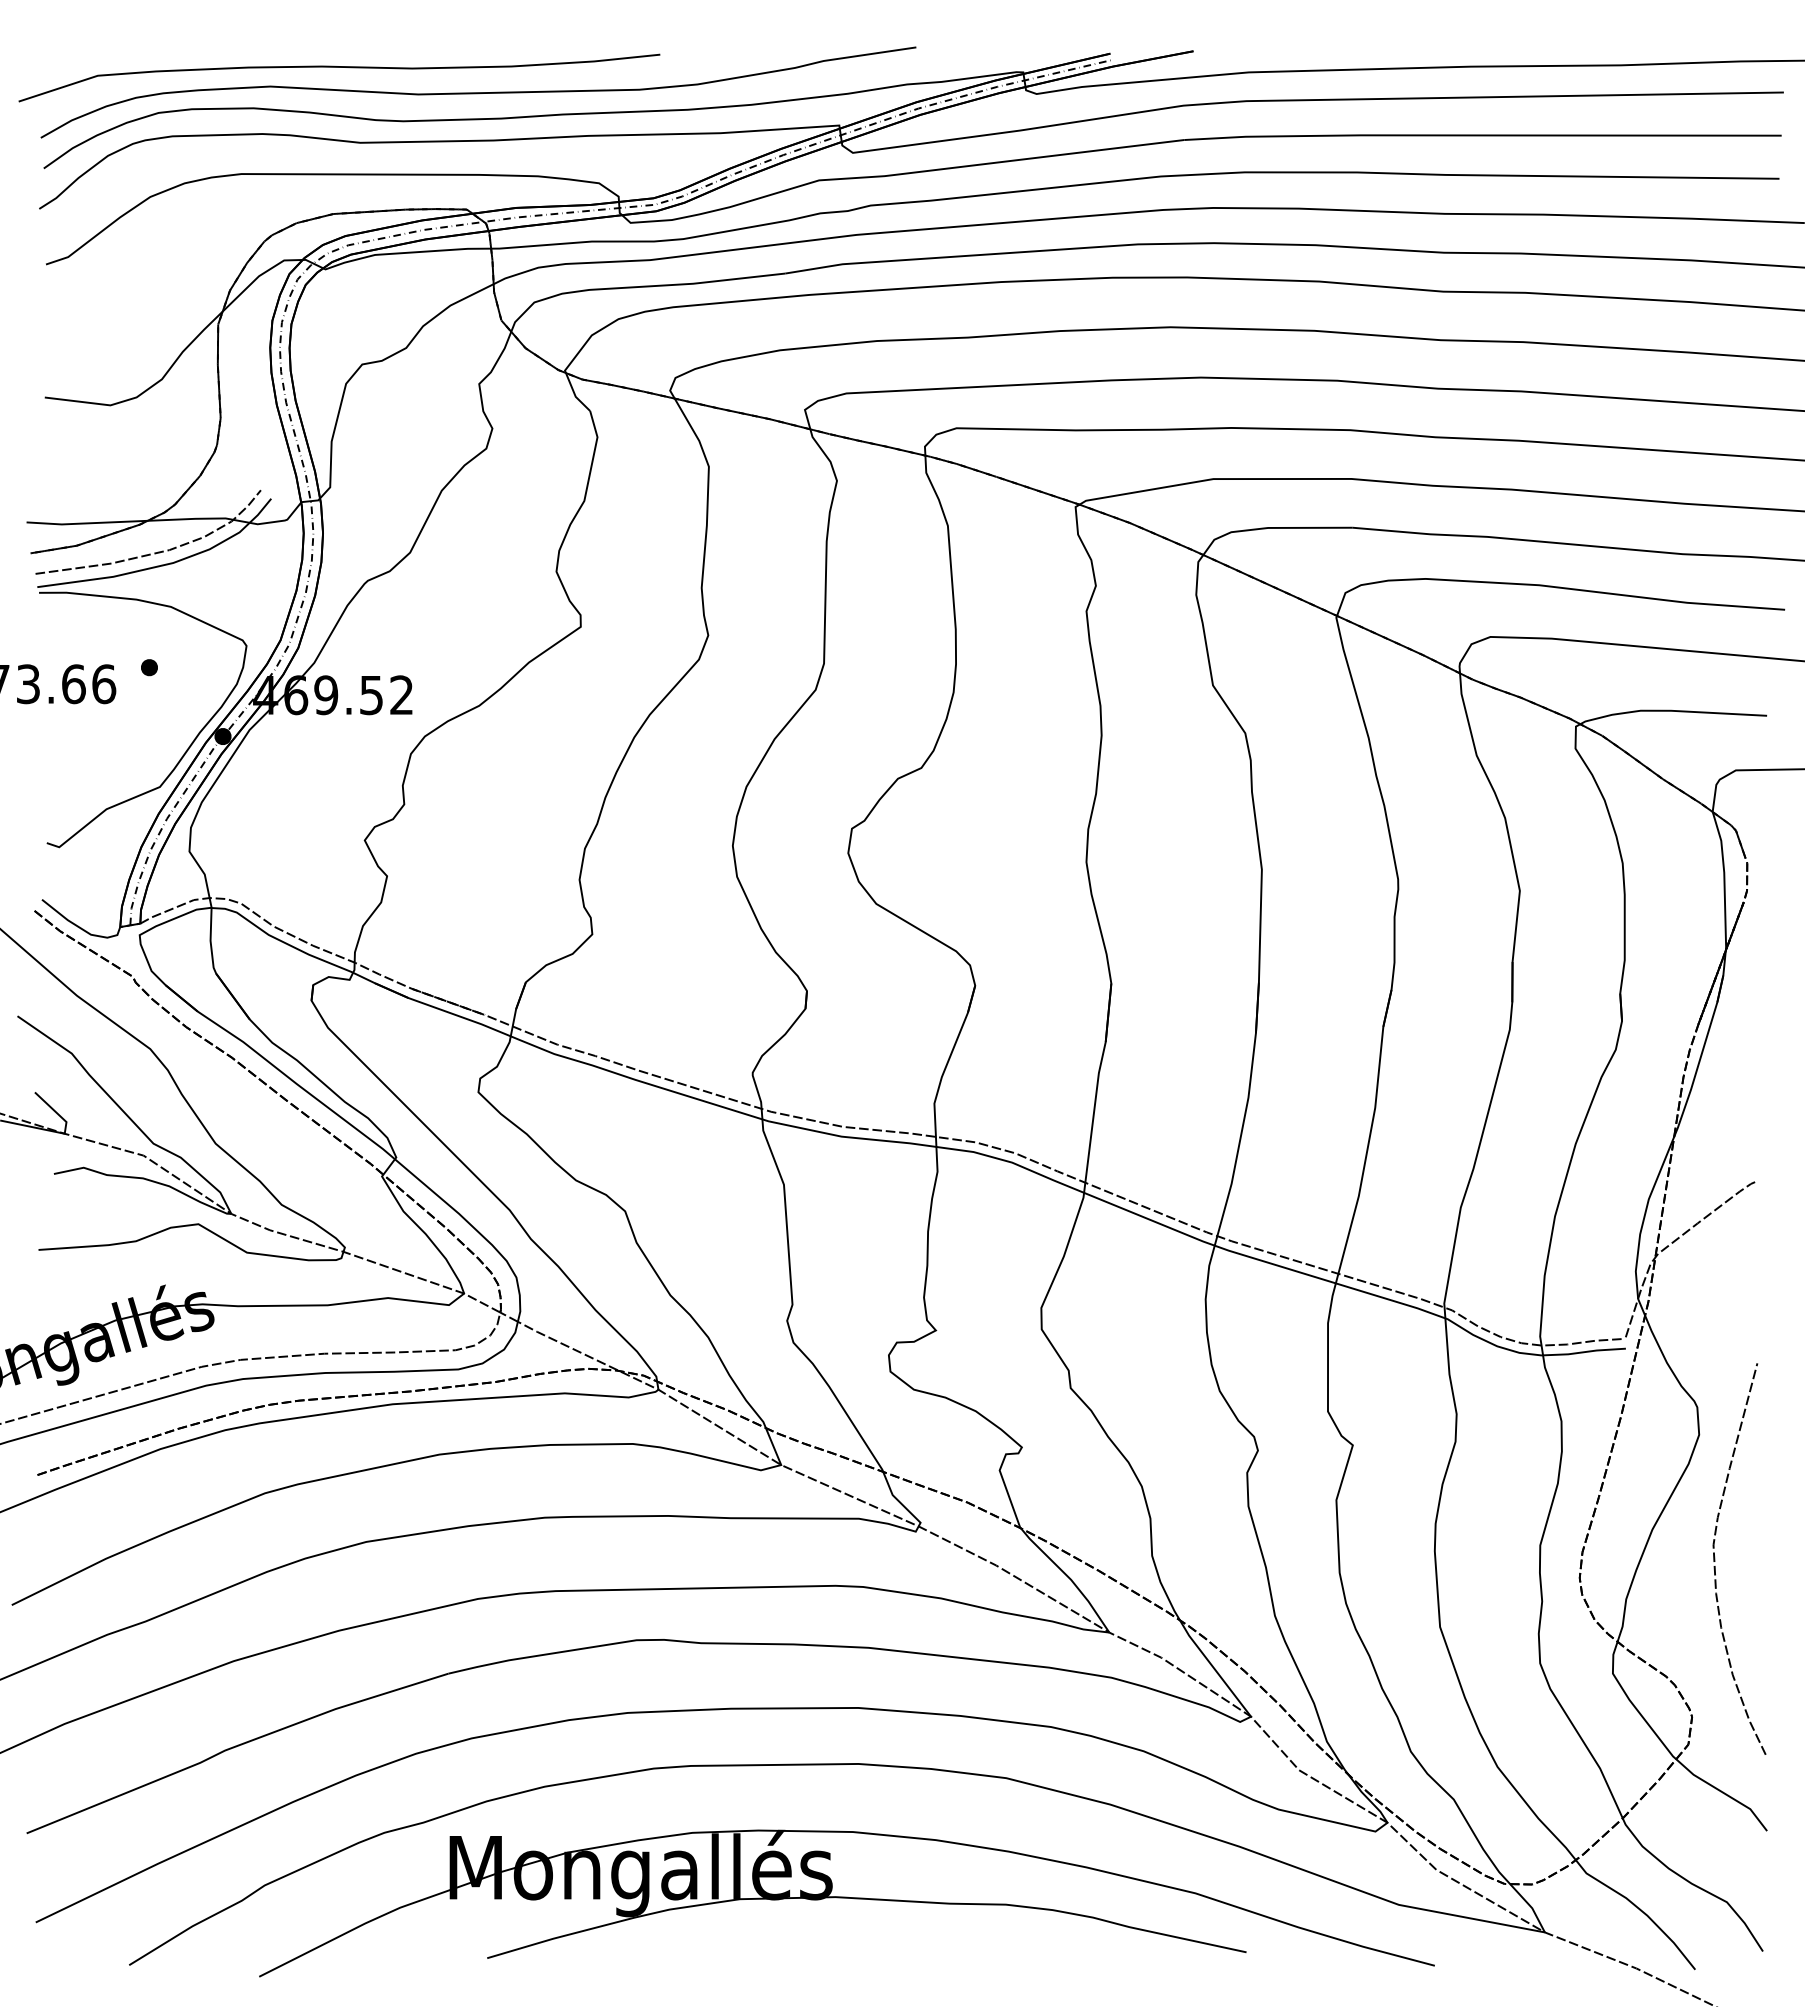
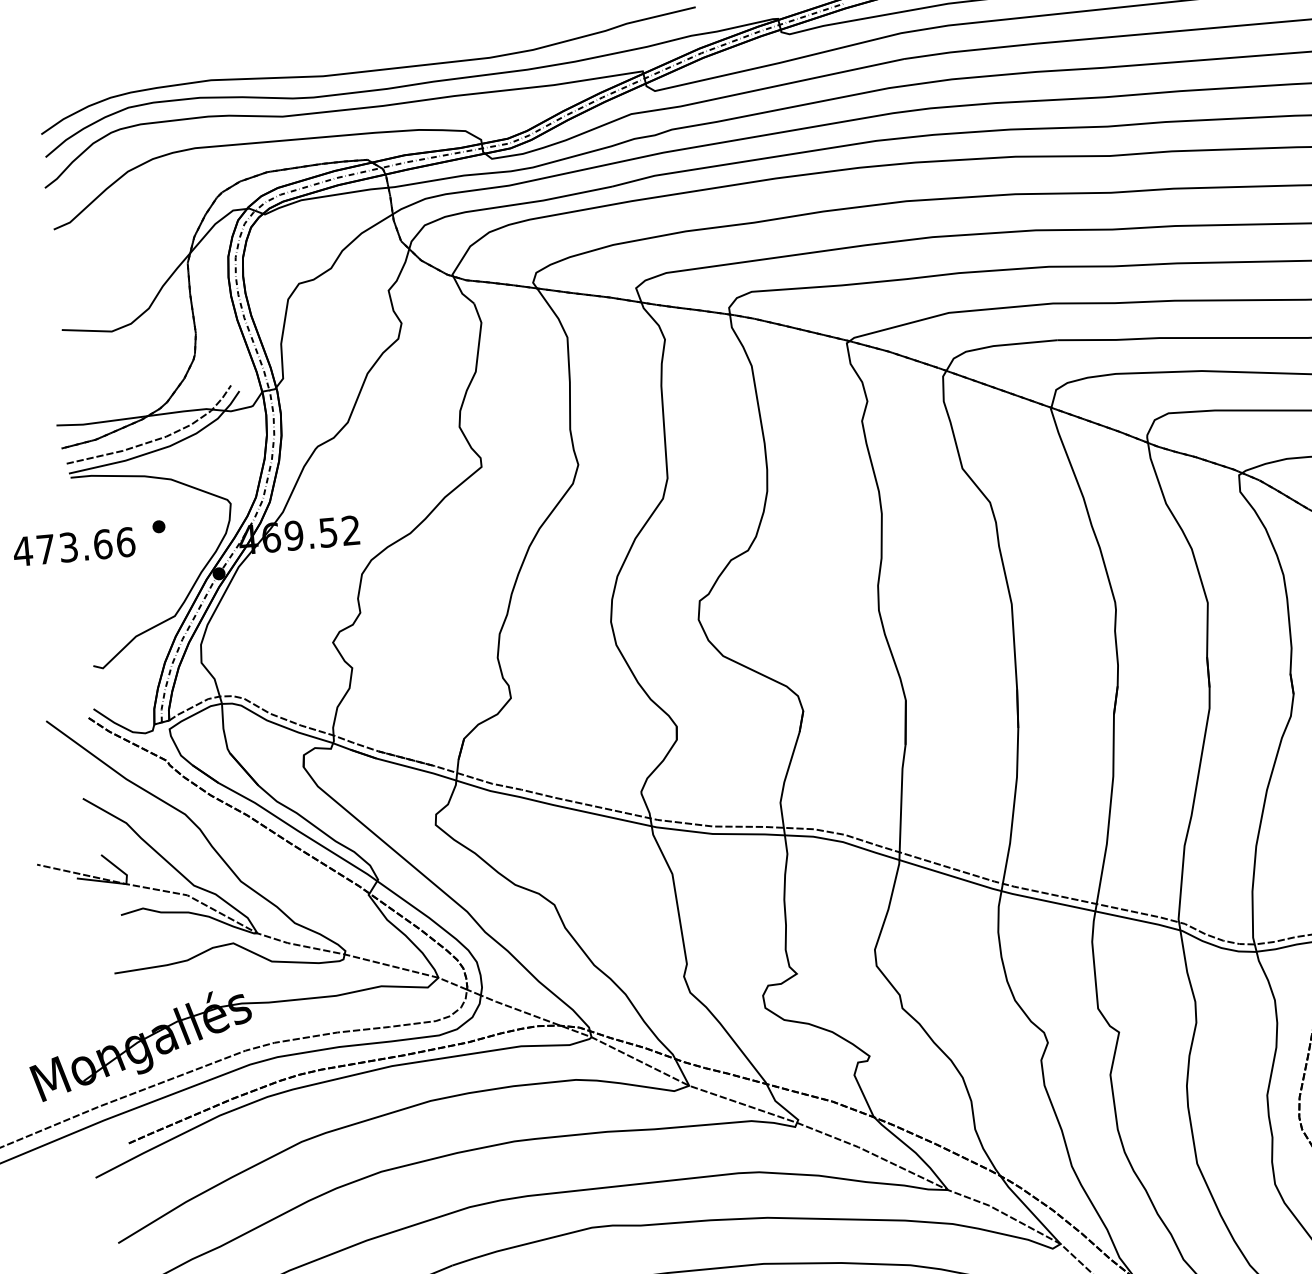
curve: (339, 67) -> (261, 61), removed

